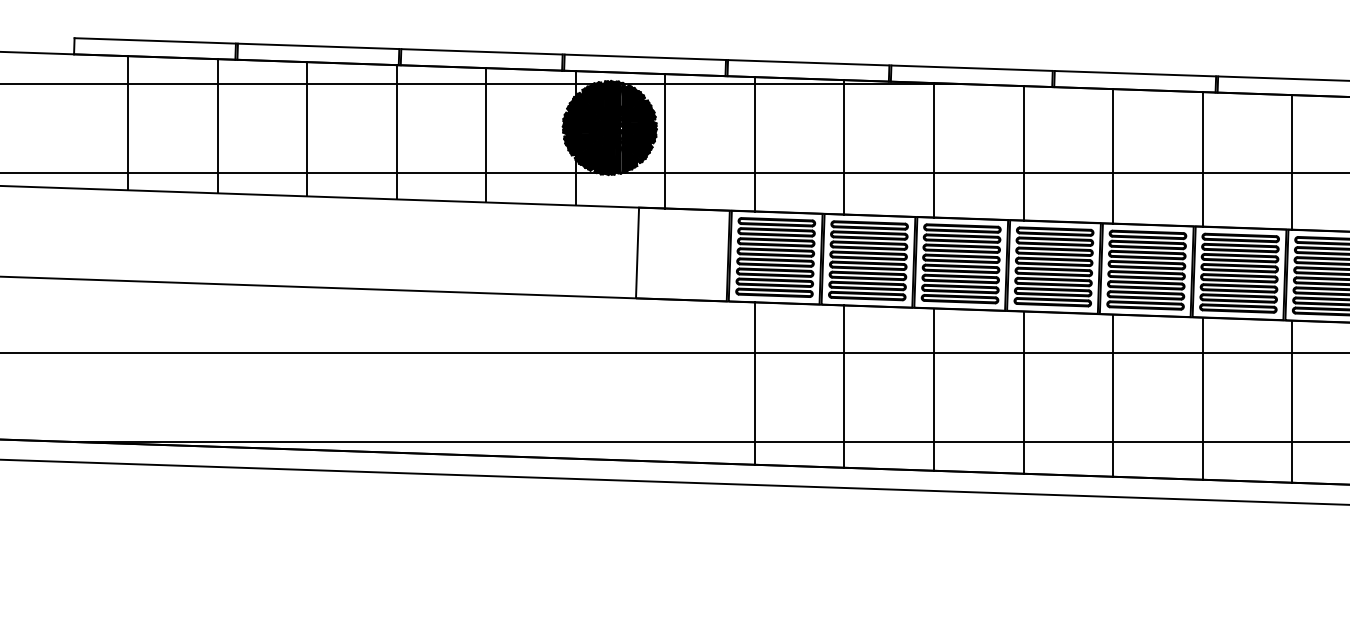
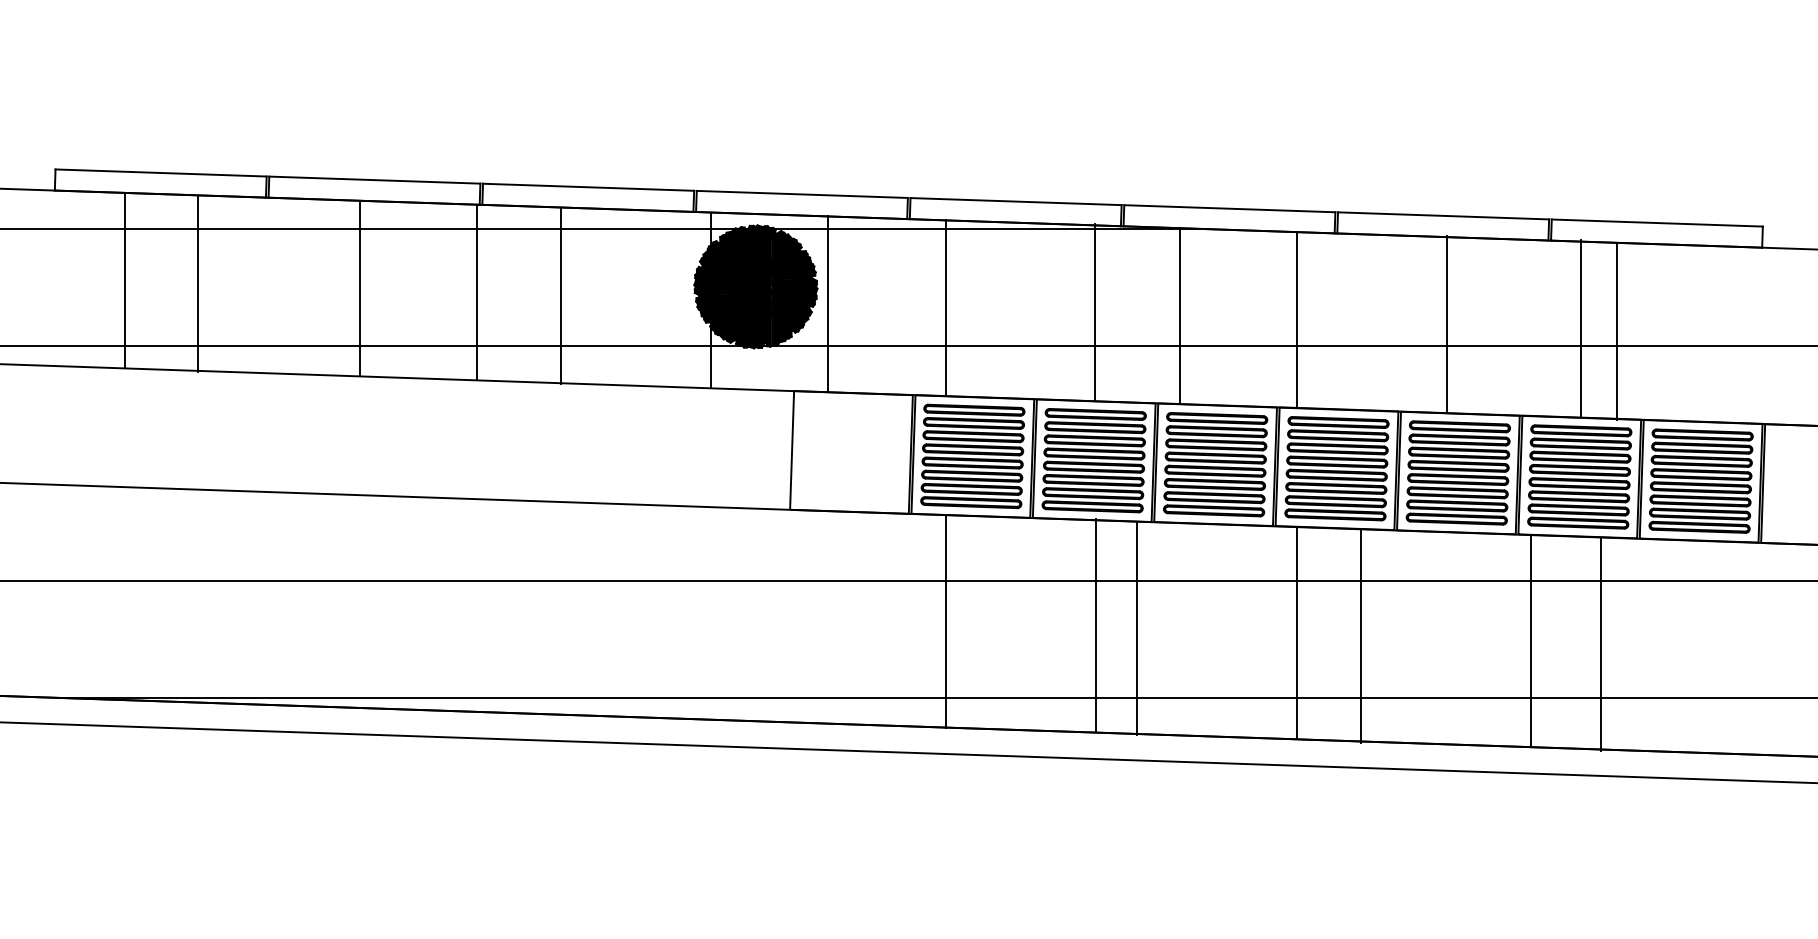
line: (217, 126) -> (197, 284), moved
line: (486, 135) -> (561, 296), moved
line: (844, 147) -> (1094, 312), moved
line: (1113, 156) -> (1447, 324), moved
line: (1202, 159) -> (1581, 327), moved
line: (1292, 162) -> (1616, 331), moved
line: (844, 386) -> (1095, 625), moved
line: (933, 389) -> (1136, 629), moved
line: (1113, 395) -> (1361, 637), moved
line: (1292, 402) -> (1600, 645), moved

